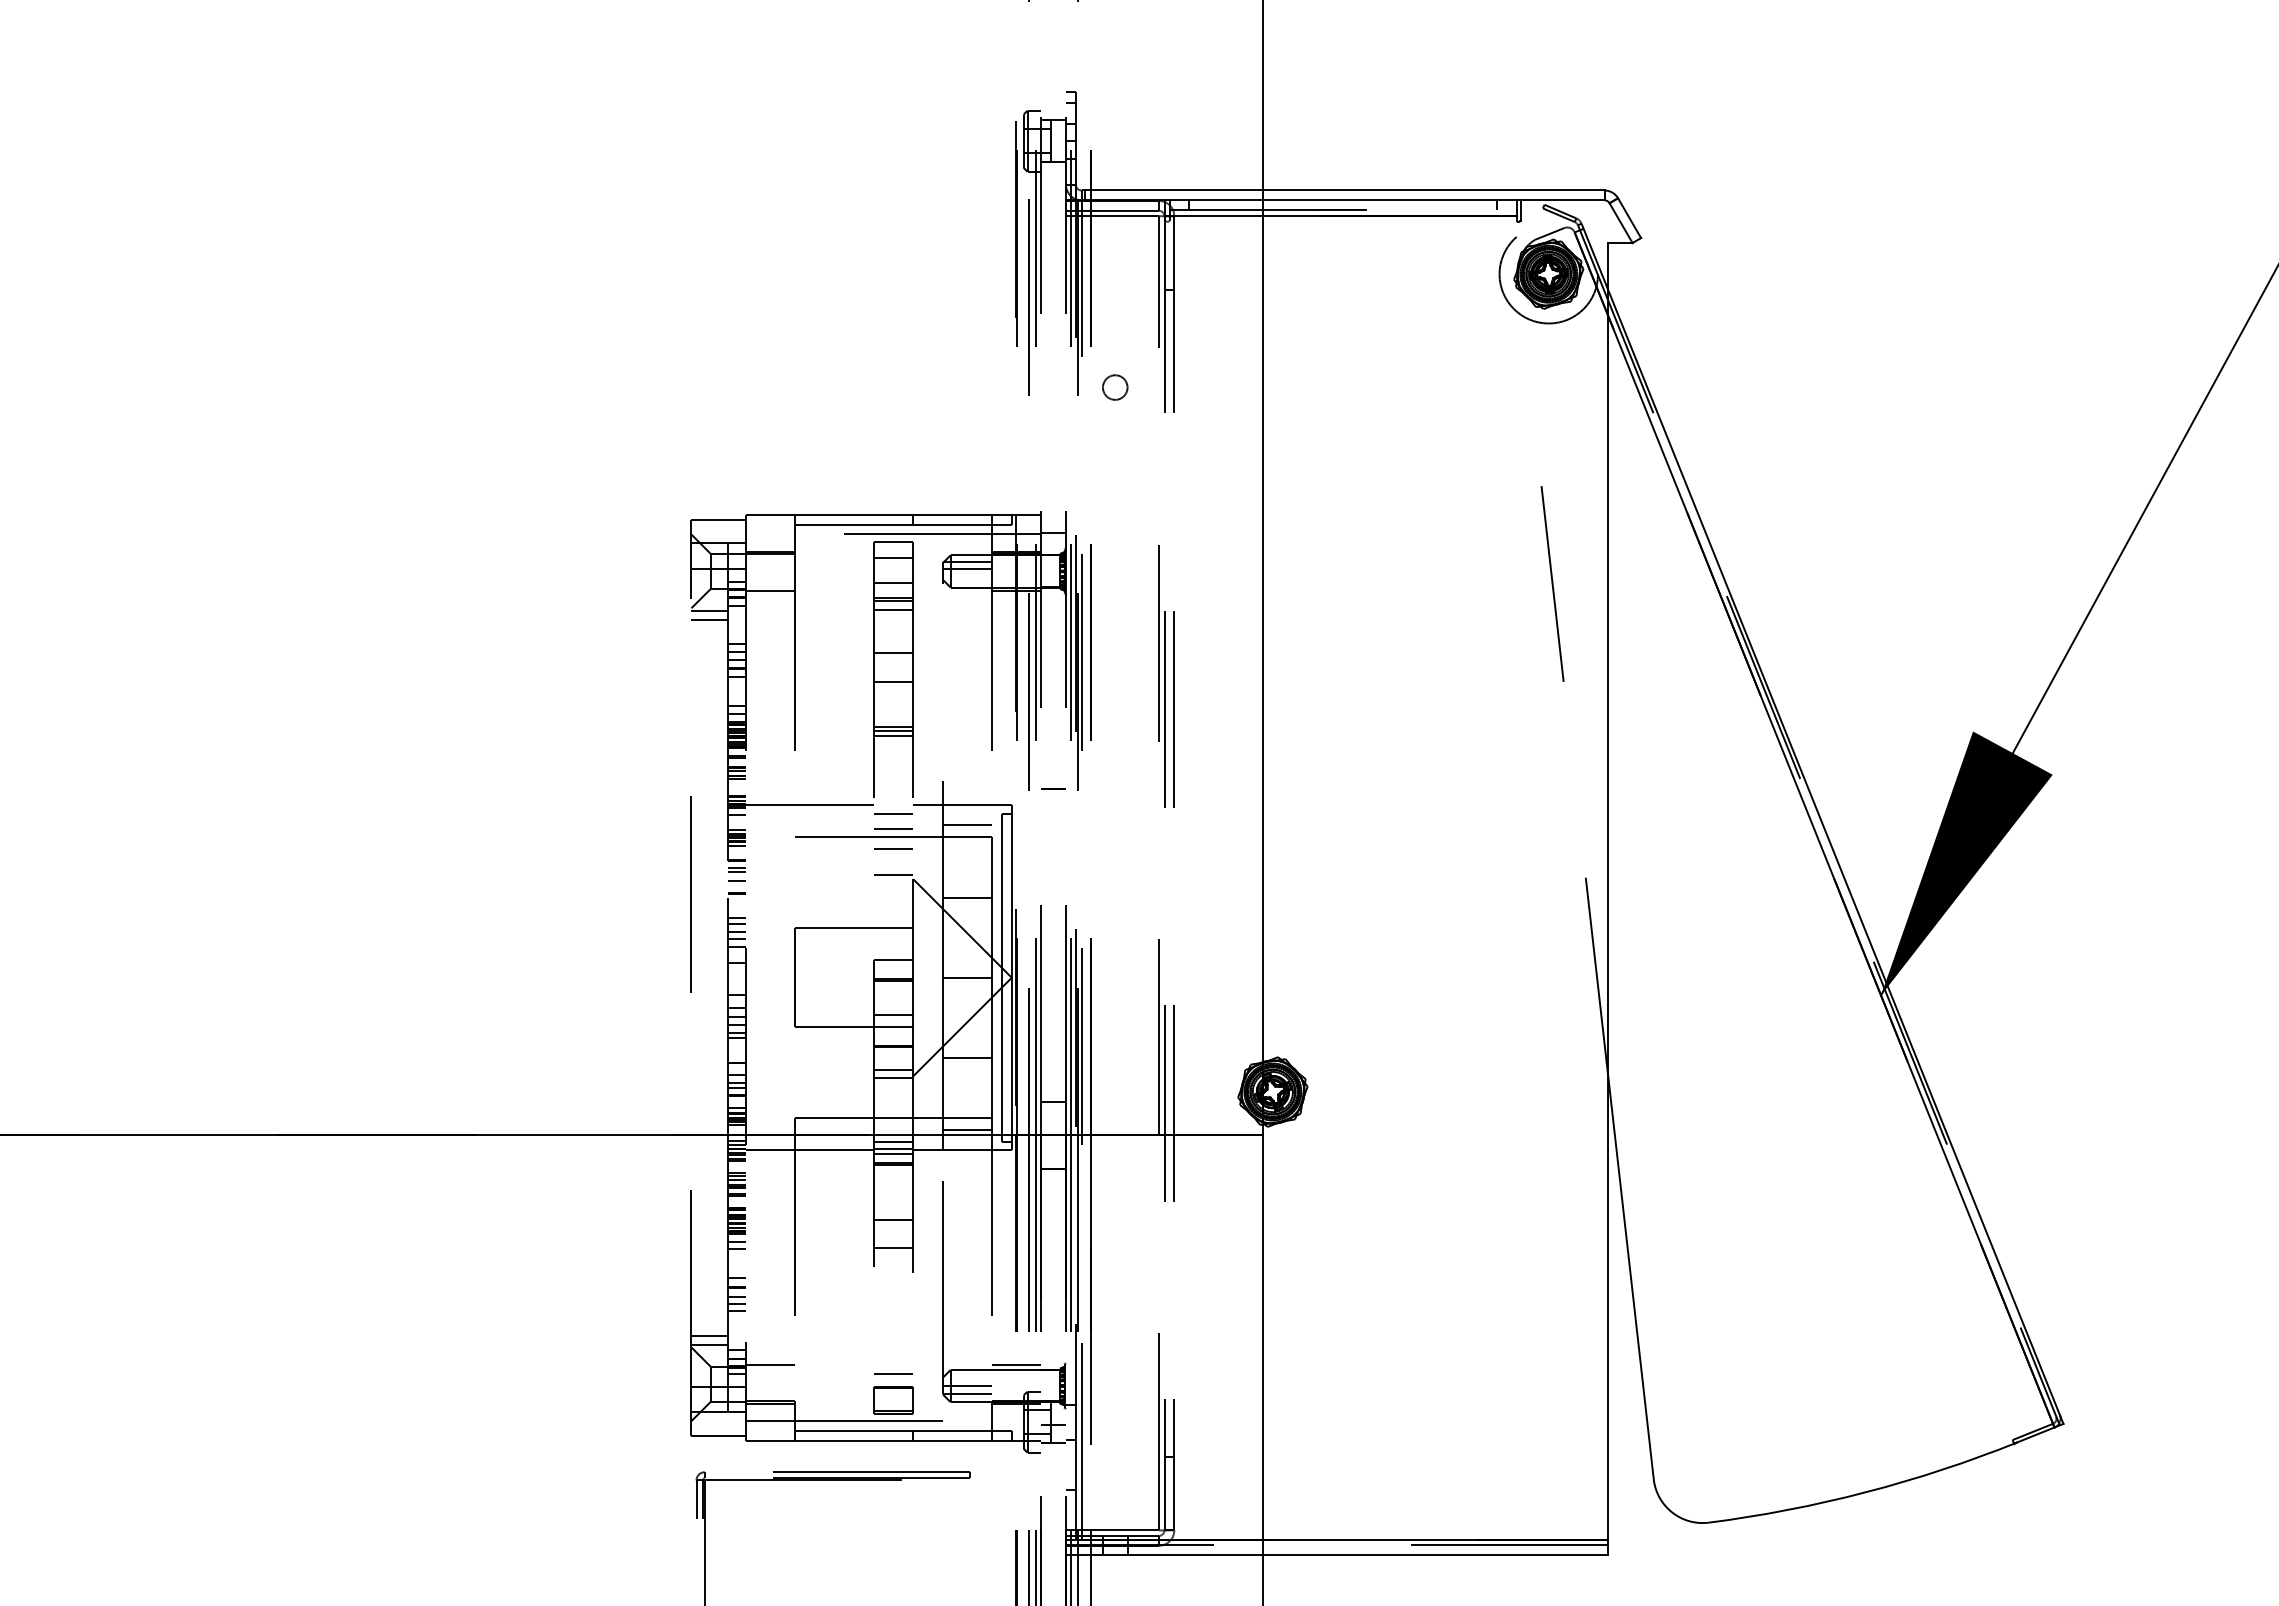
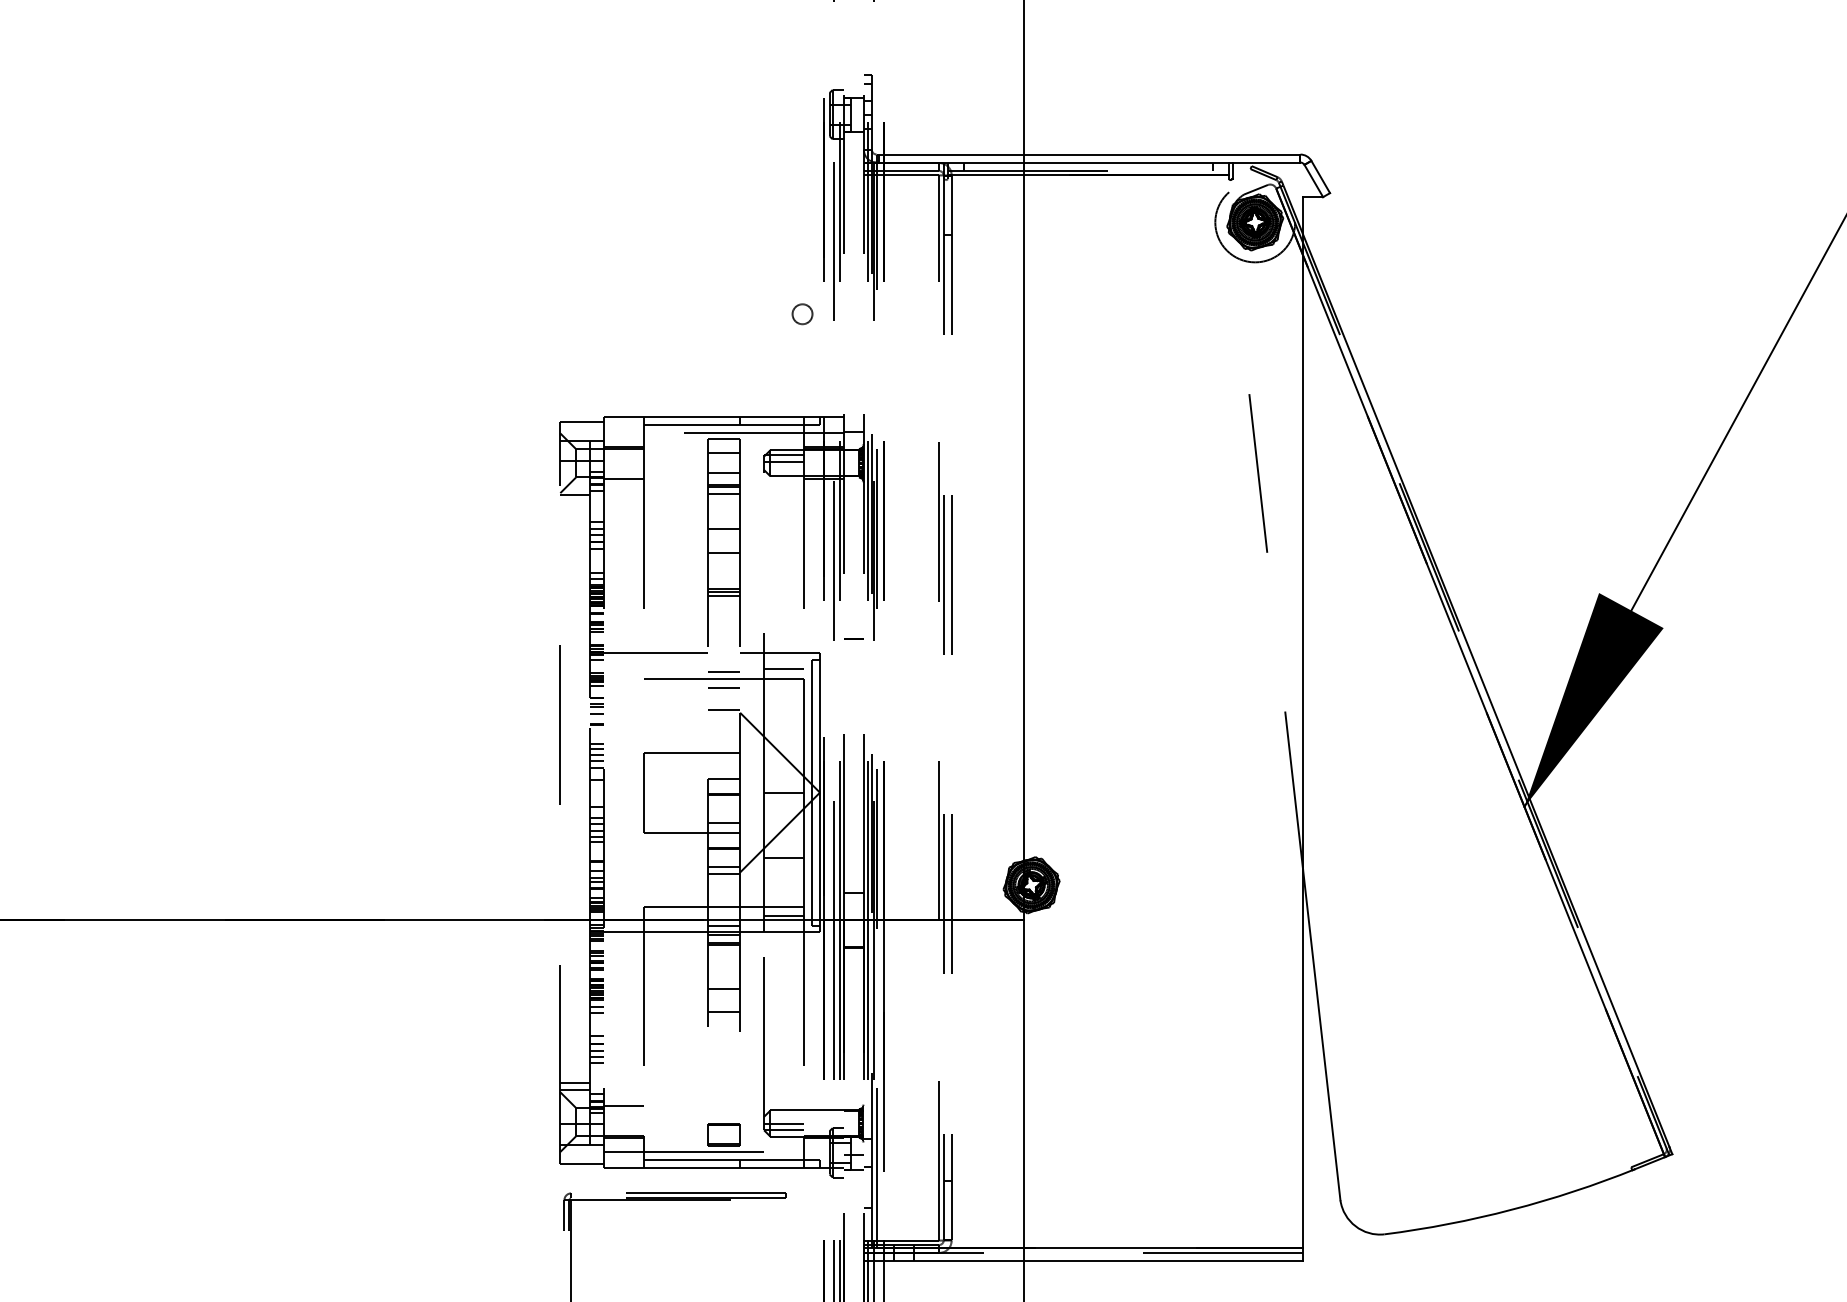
circle: (1115, 387) -> (802, 314), moved
line: (709, 619) -> (574, 502), removed
line: (893, 814) -> (724, 660), removed
line: (967, 897) -> (784, 727), removed
line: (1016, 1364) -> (823, 1106), removed
line: (893, 1373) -> (724, 1113), removed

